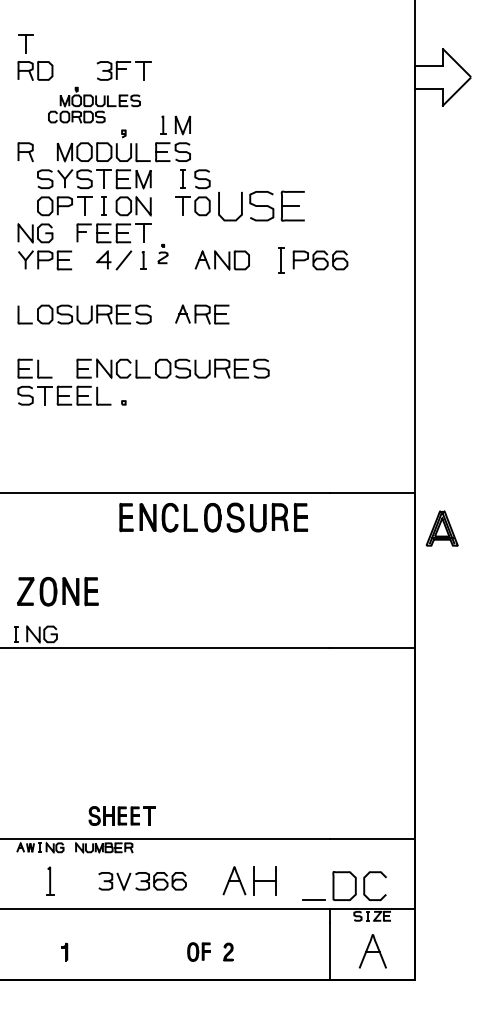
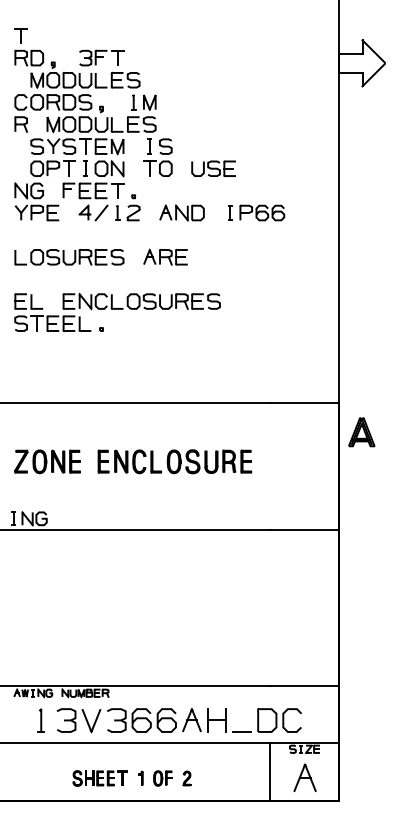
part: (94, 104) -> (77, 85), size x1.67
part: (260, 206) -> (213, 168), size x0.62
part: (162, 253) -> (133, 207), size x1.67
part: (280, 260) -> (229, 213), size x0.71
part: (213, 517) -> (174, 461), moved
part: (57, 591) -> (47, 461), moved
part: (121, 815) -> (99, 778), moved
part: (142, 881) -> (116, 720), size x1.67
part: (344, 886) -> (267, 720), moved
part: (64, 951) -> (140, 778), moved

